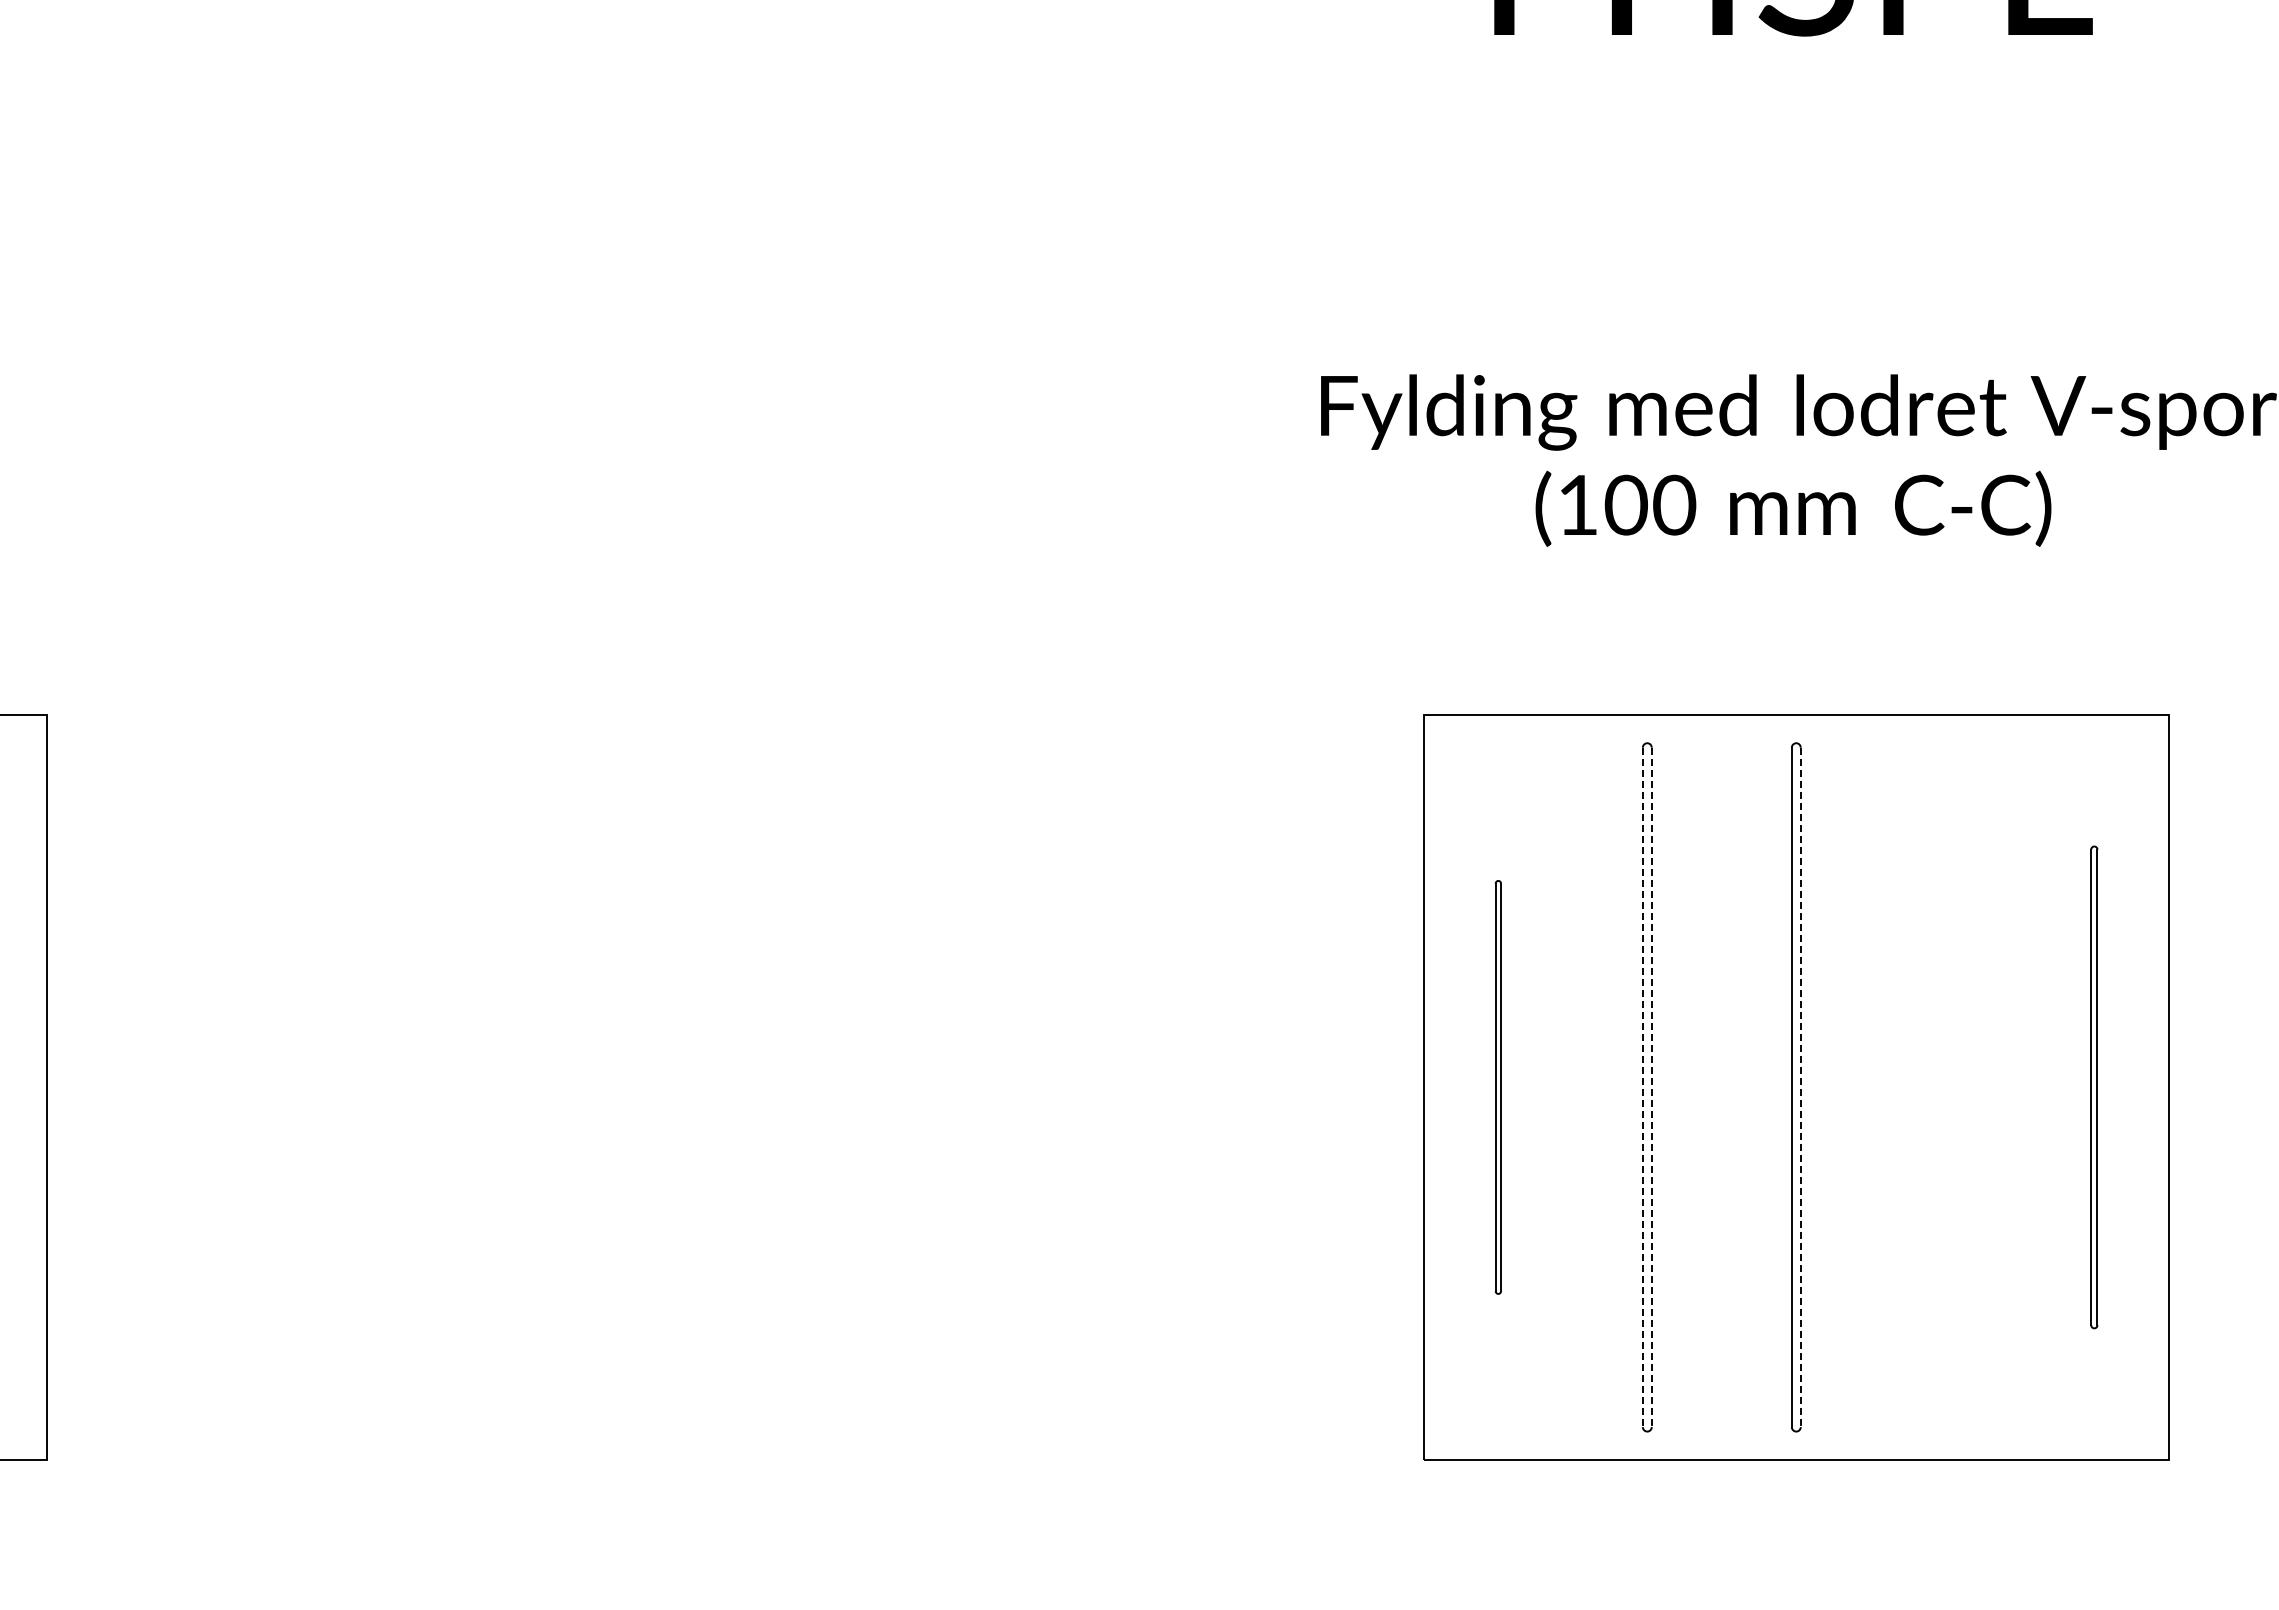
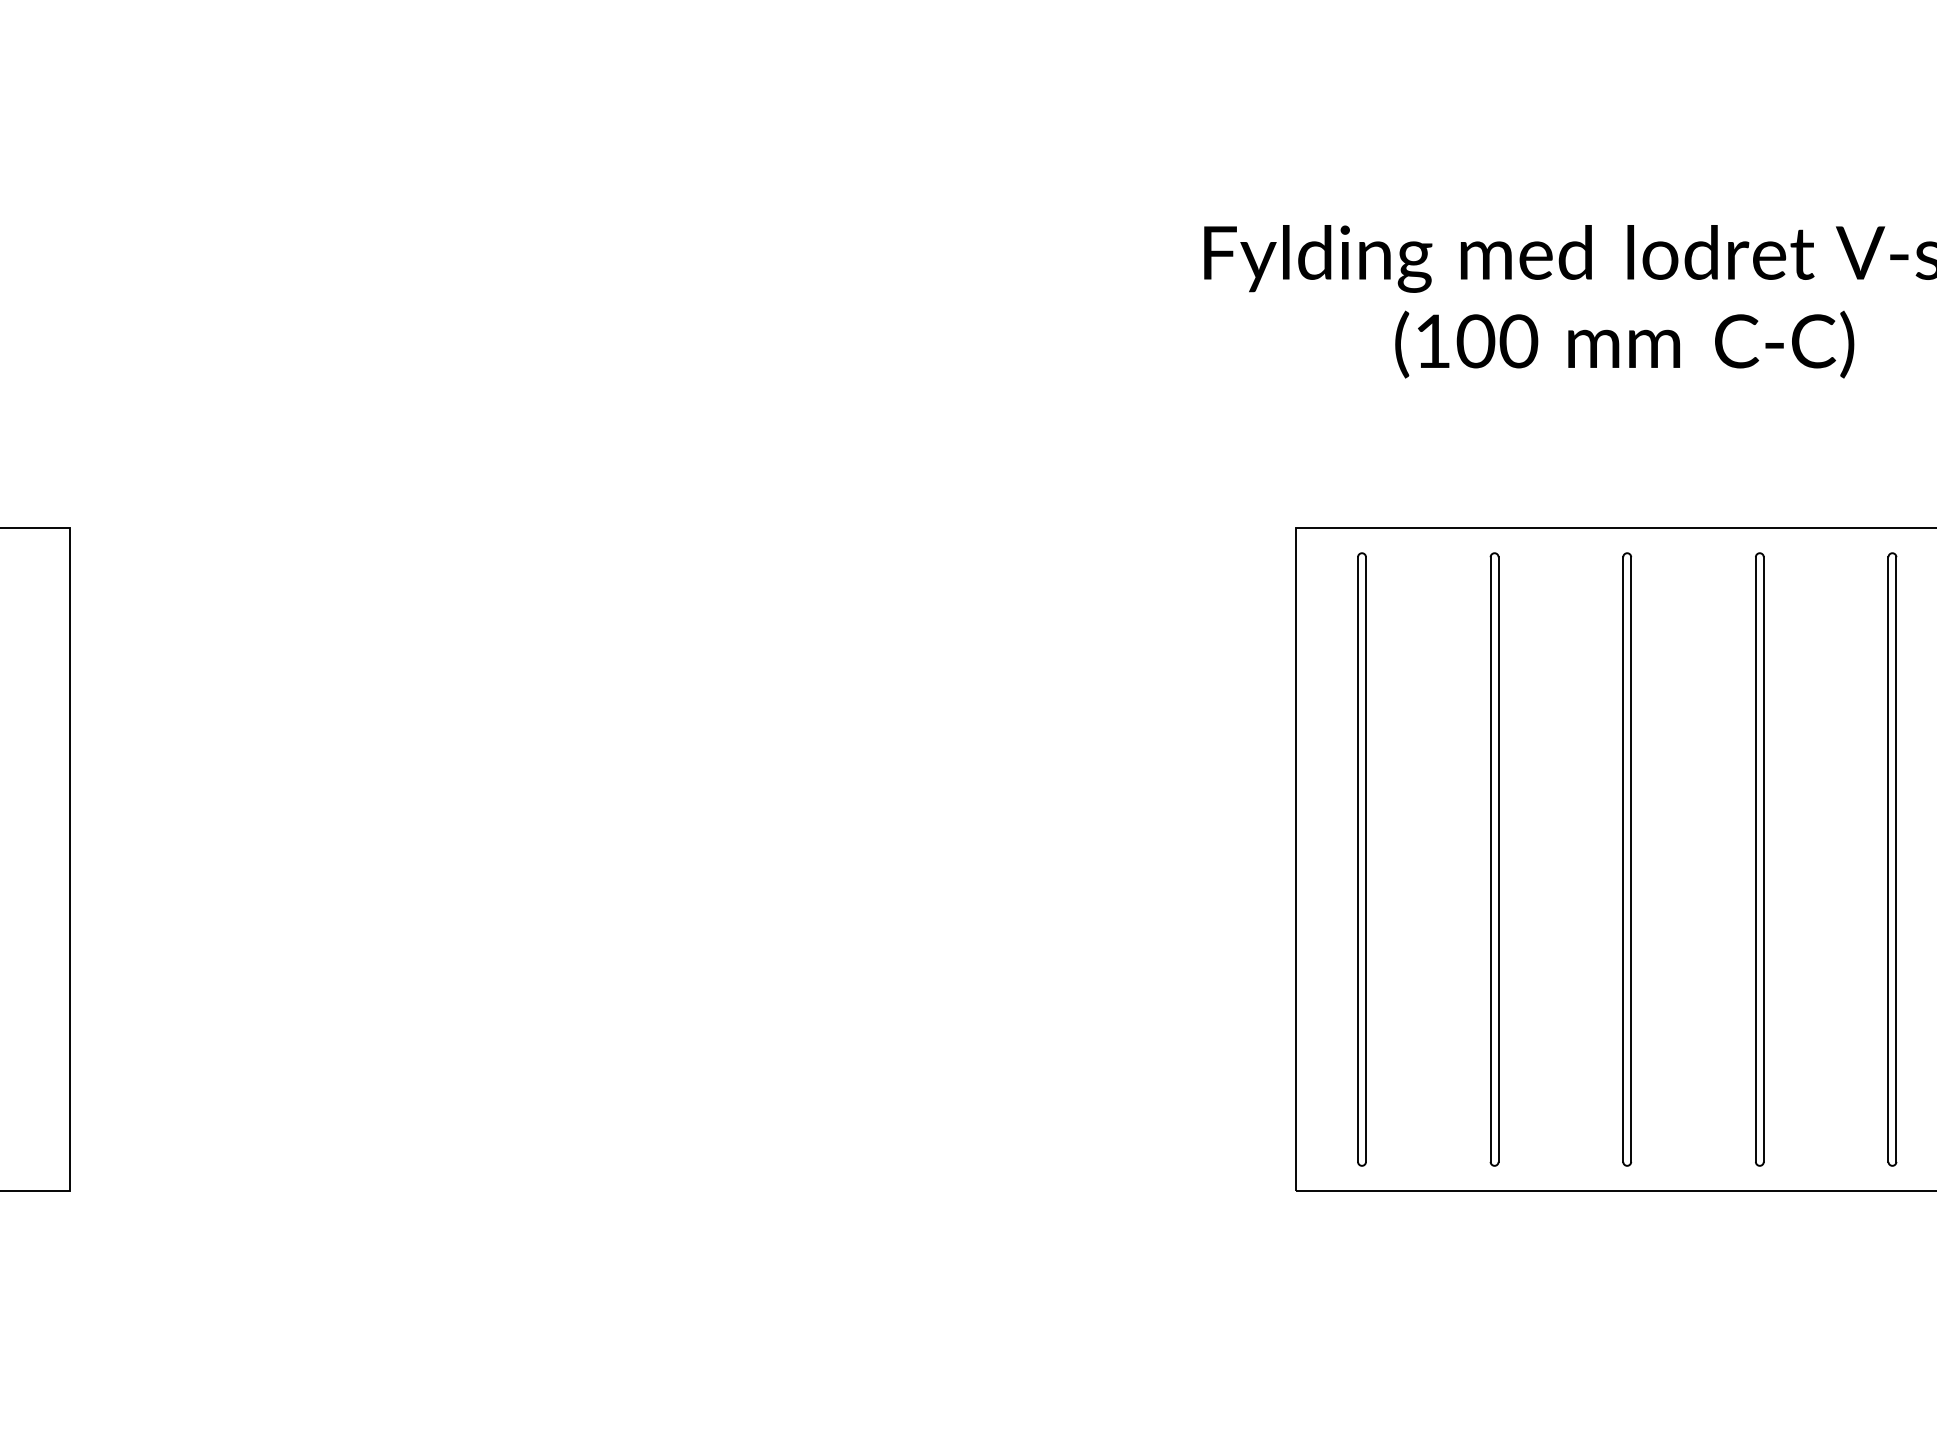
part: (1498, 1087) -> (1362, 859), size x1.67
line: (1642, 1087) -> (1490, 859), dashed -> solid
line: (1651, 1087) -> (1498, 859), dashed -> solid
line: (1800, 1087) -> (1630, 859), dashed -> solid
part: (1945, 1087) -> (1760, 859), added
part: (2094, 1087) -> (1892, 859), size x1.43

